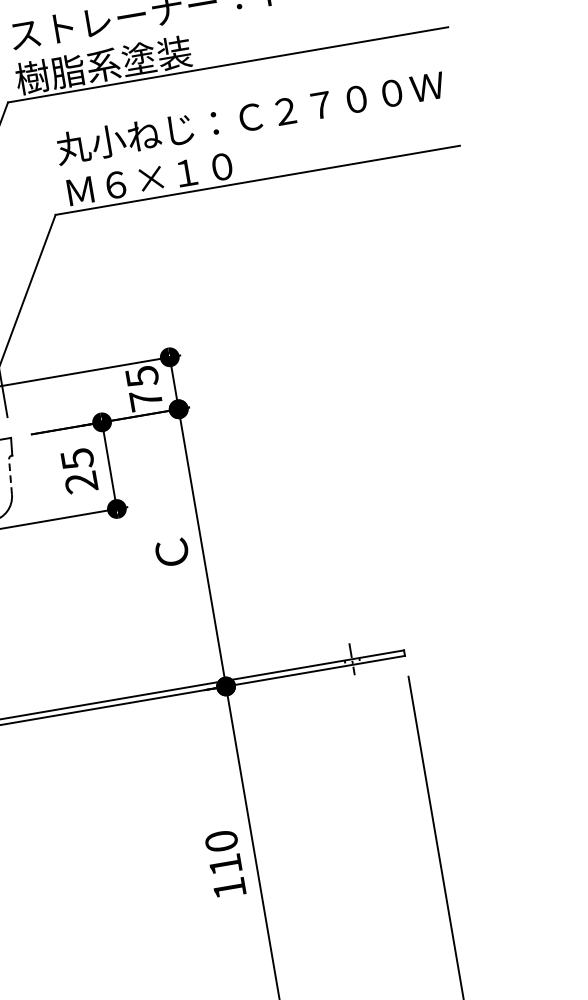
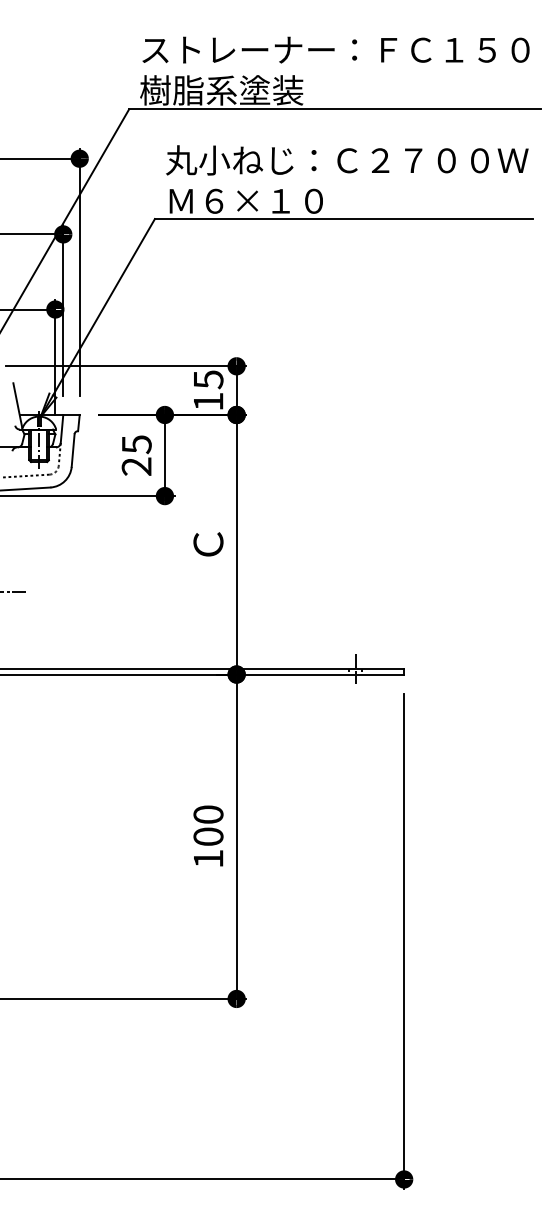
text: (146, 400) -> (208, 401), 75 -> 15
line: (10, 476) -> (73, 450), dashed -> solid
text: (225, 864) -> (208, 836), 110 -> 100

